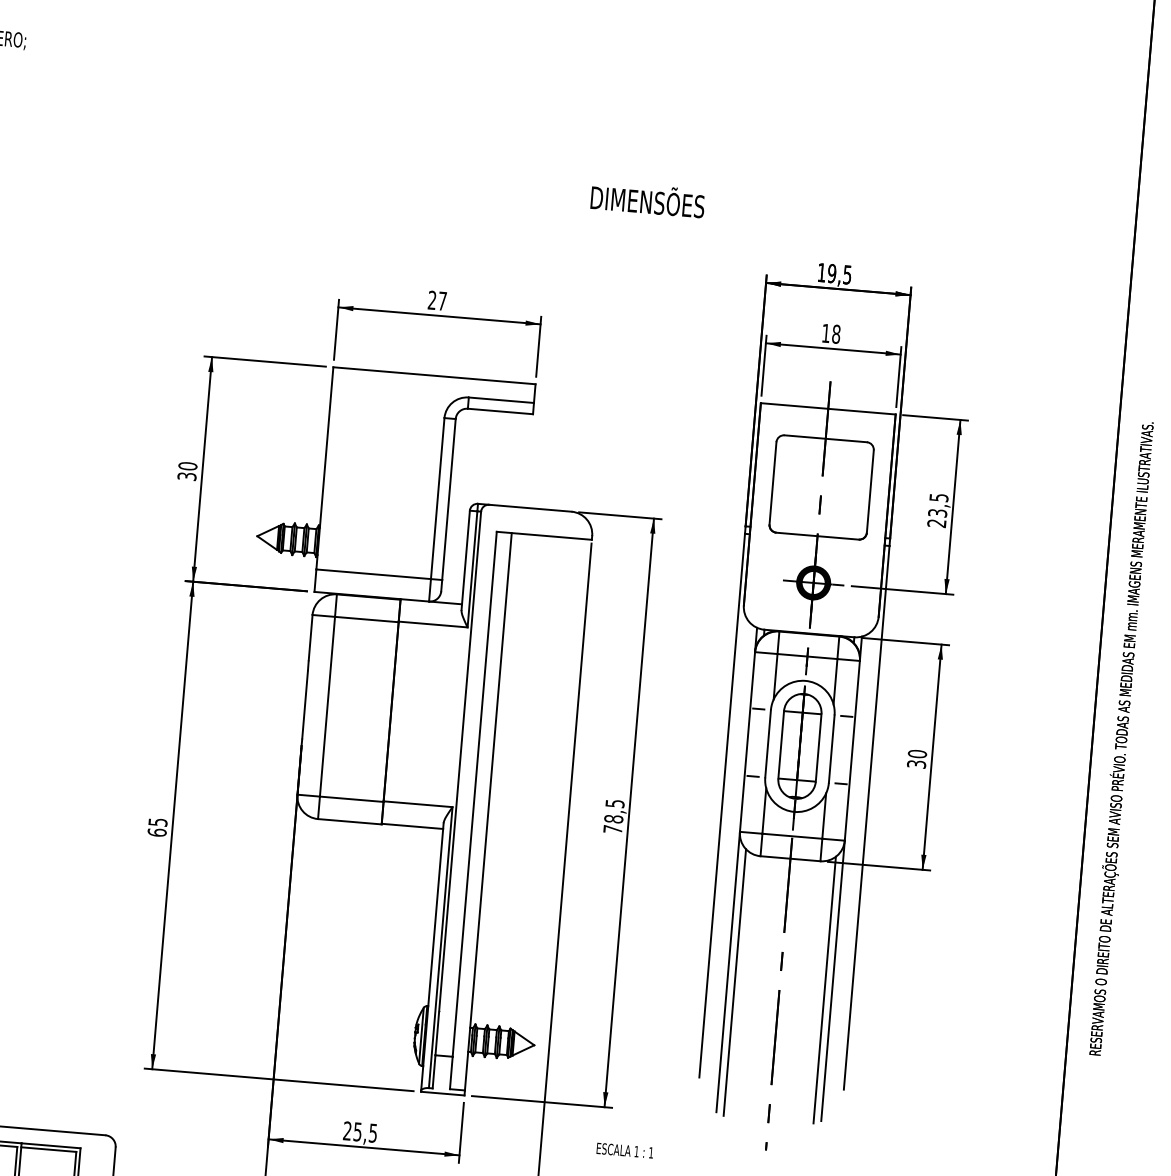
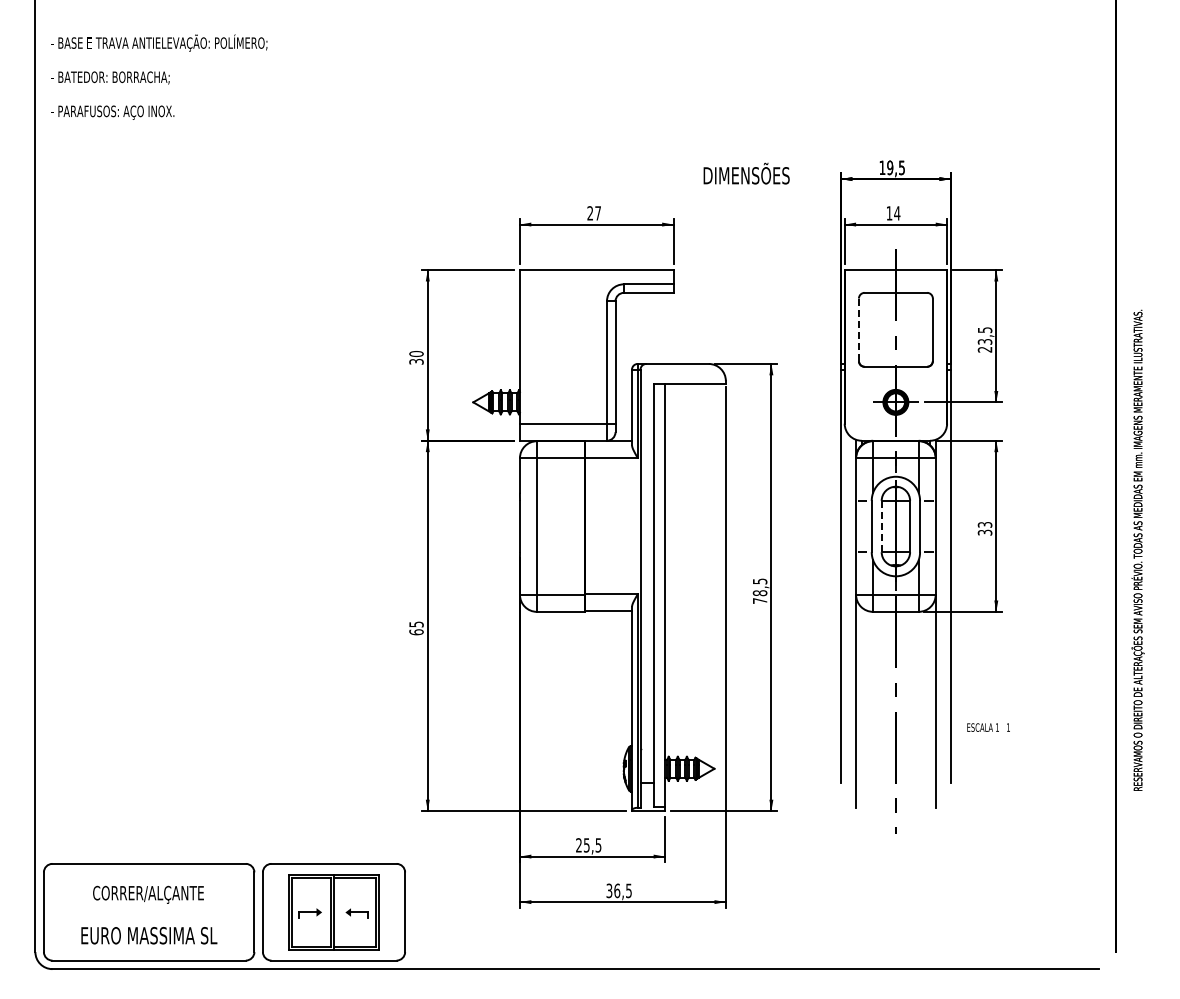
text: (647, 199) -> (746, 173), moved
text: (836, 334) -> (897, 213), 18 -> 14
line: (772, 484) -> (858, 330), solid -> dashed
text: (1120, 737) -> (1137, 549), moved
line: (780, 744) -> (881, 526), solid -> dashed
text: (916, 753) -> (984, 524), 30 -> 33
line: (734, 982) -> (861, 708), removed
line: (825, 989) -> (930, 708), removed
text: (624, 1150) -> (988, 727), moved

